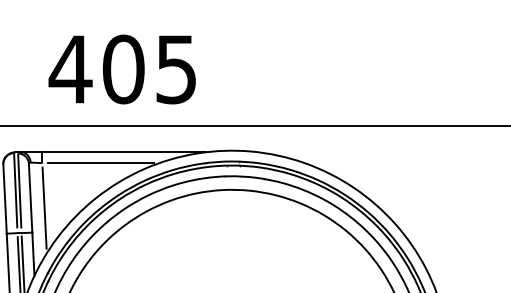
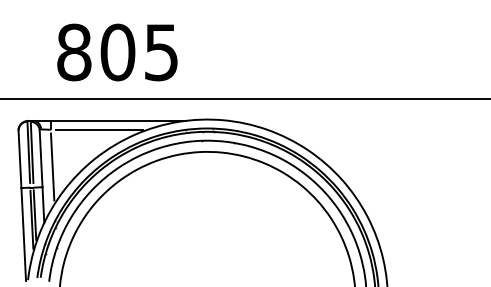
text: (71, 69) -> (74, 52), 405 -> 805

